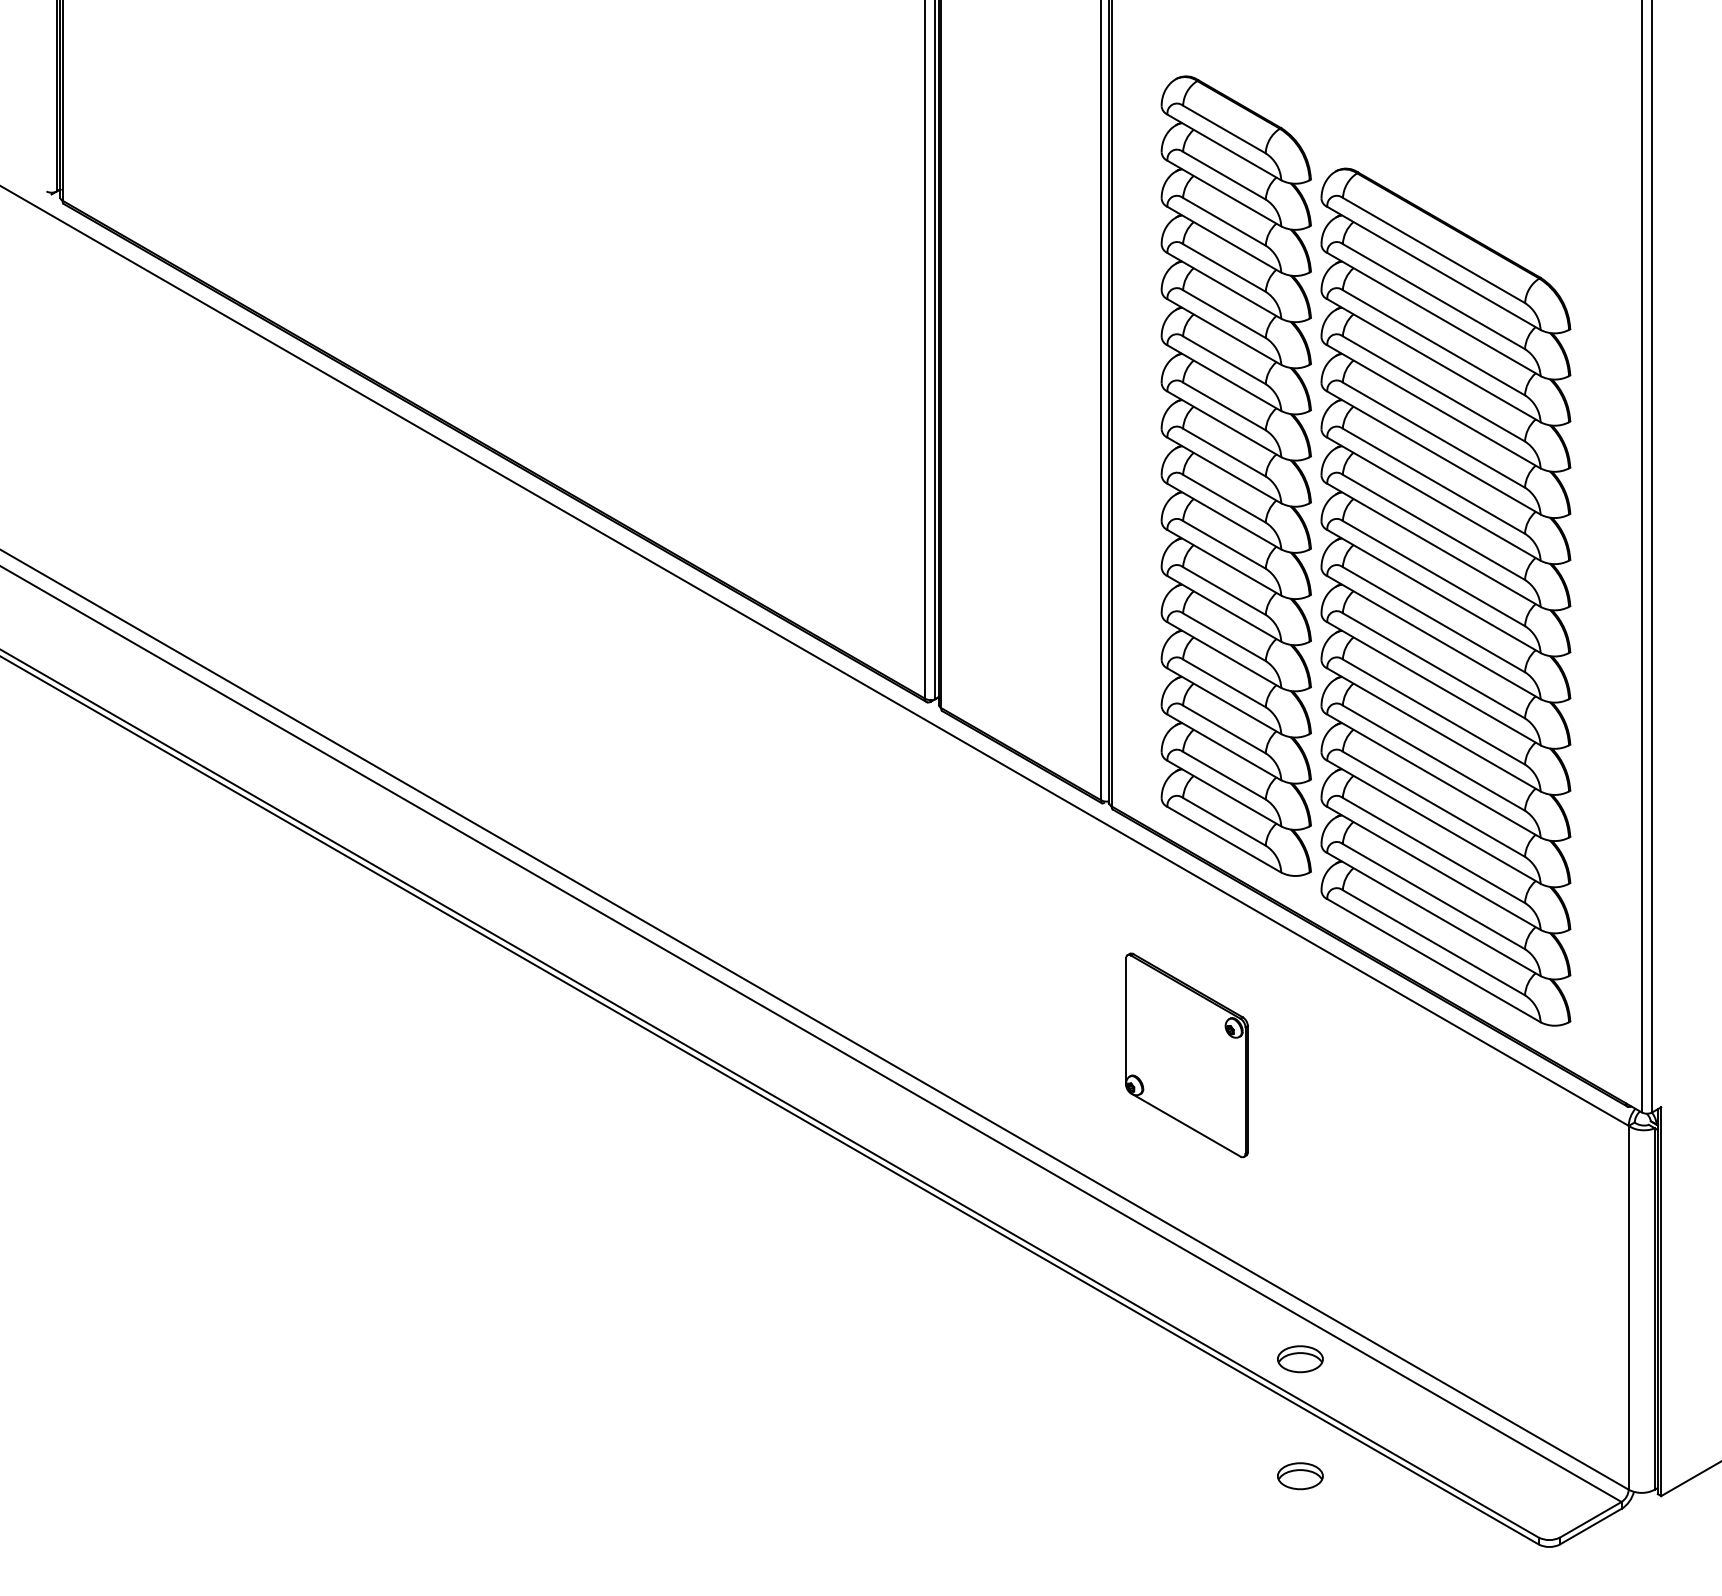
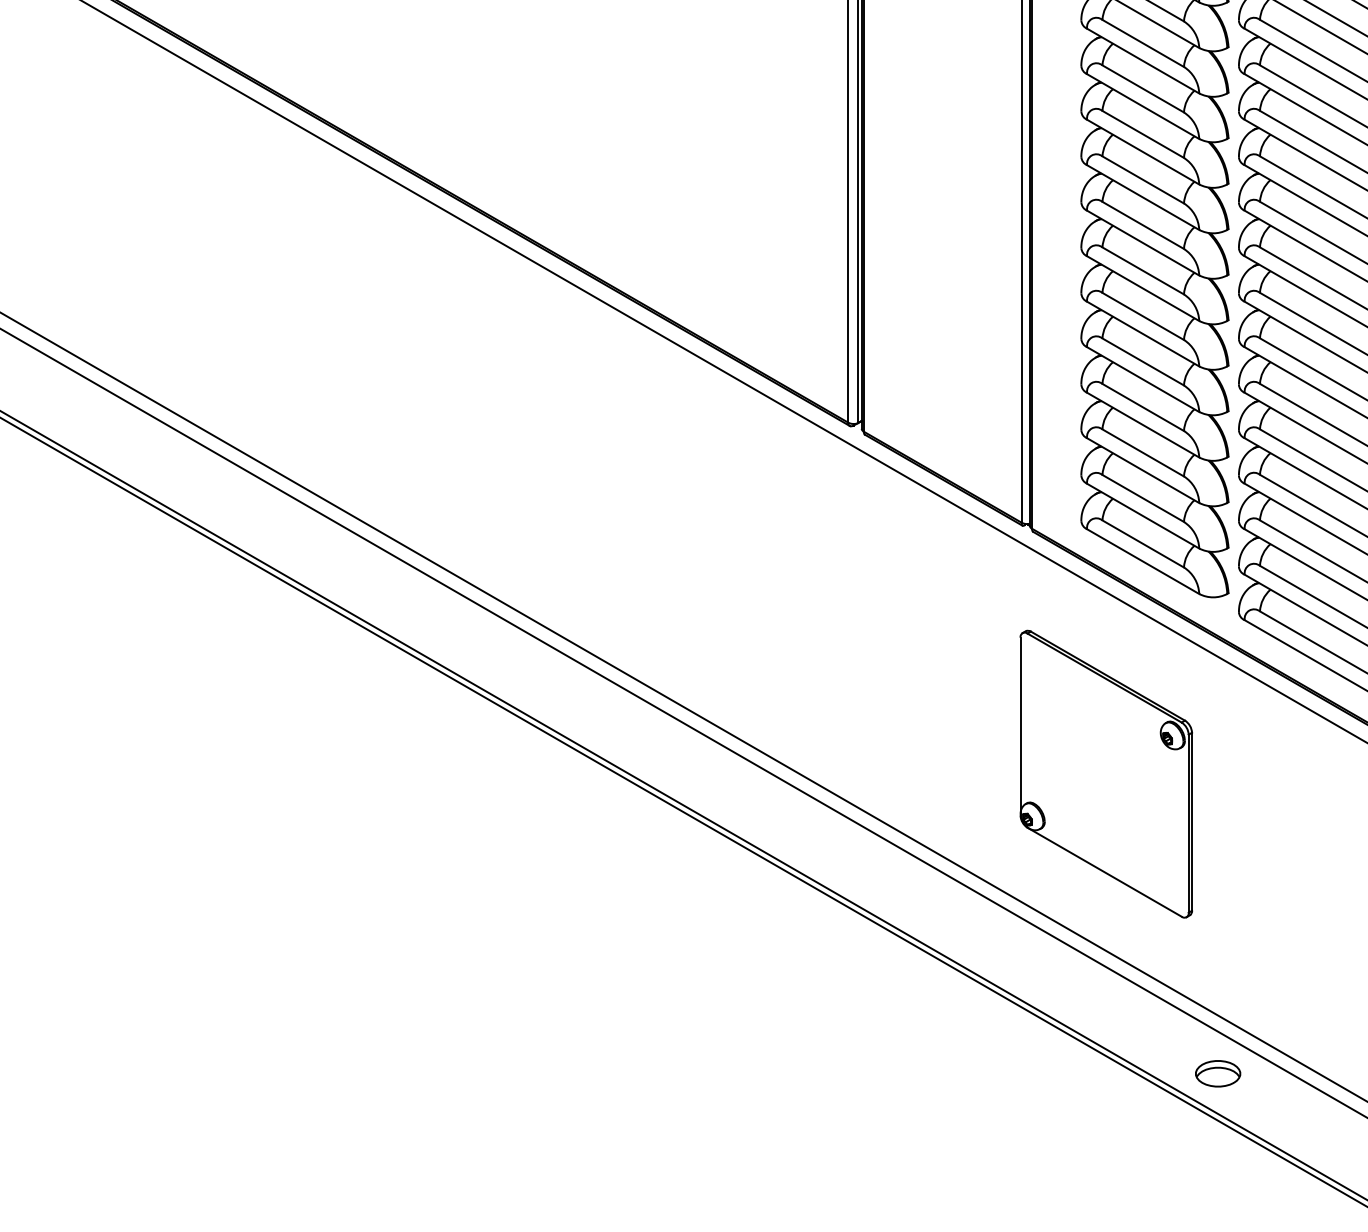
part: (1186, 1055) -> (1105, 774), size x1.43
part: (1300, 1476) -> (1218, 1189), removed

